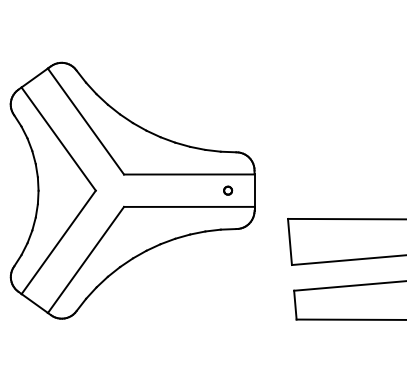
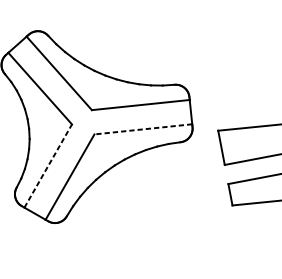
part: (228, 190) -> (171, 114), removed
line: (188, 206) -> (142, 129), solid -> dashed
line: (58, 242) -> (48, 166), solid -> dashed

